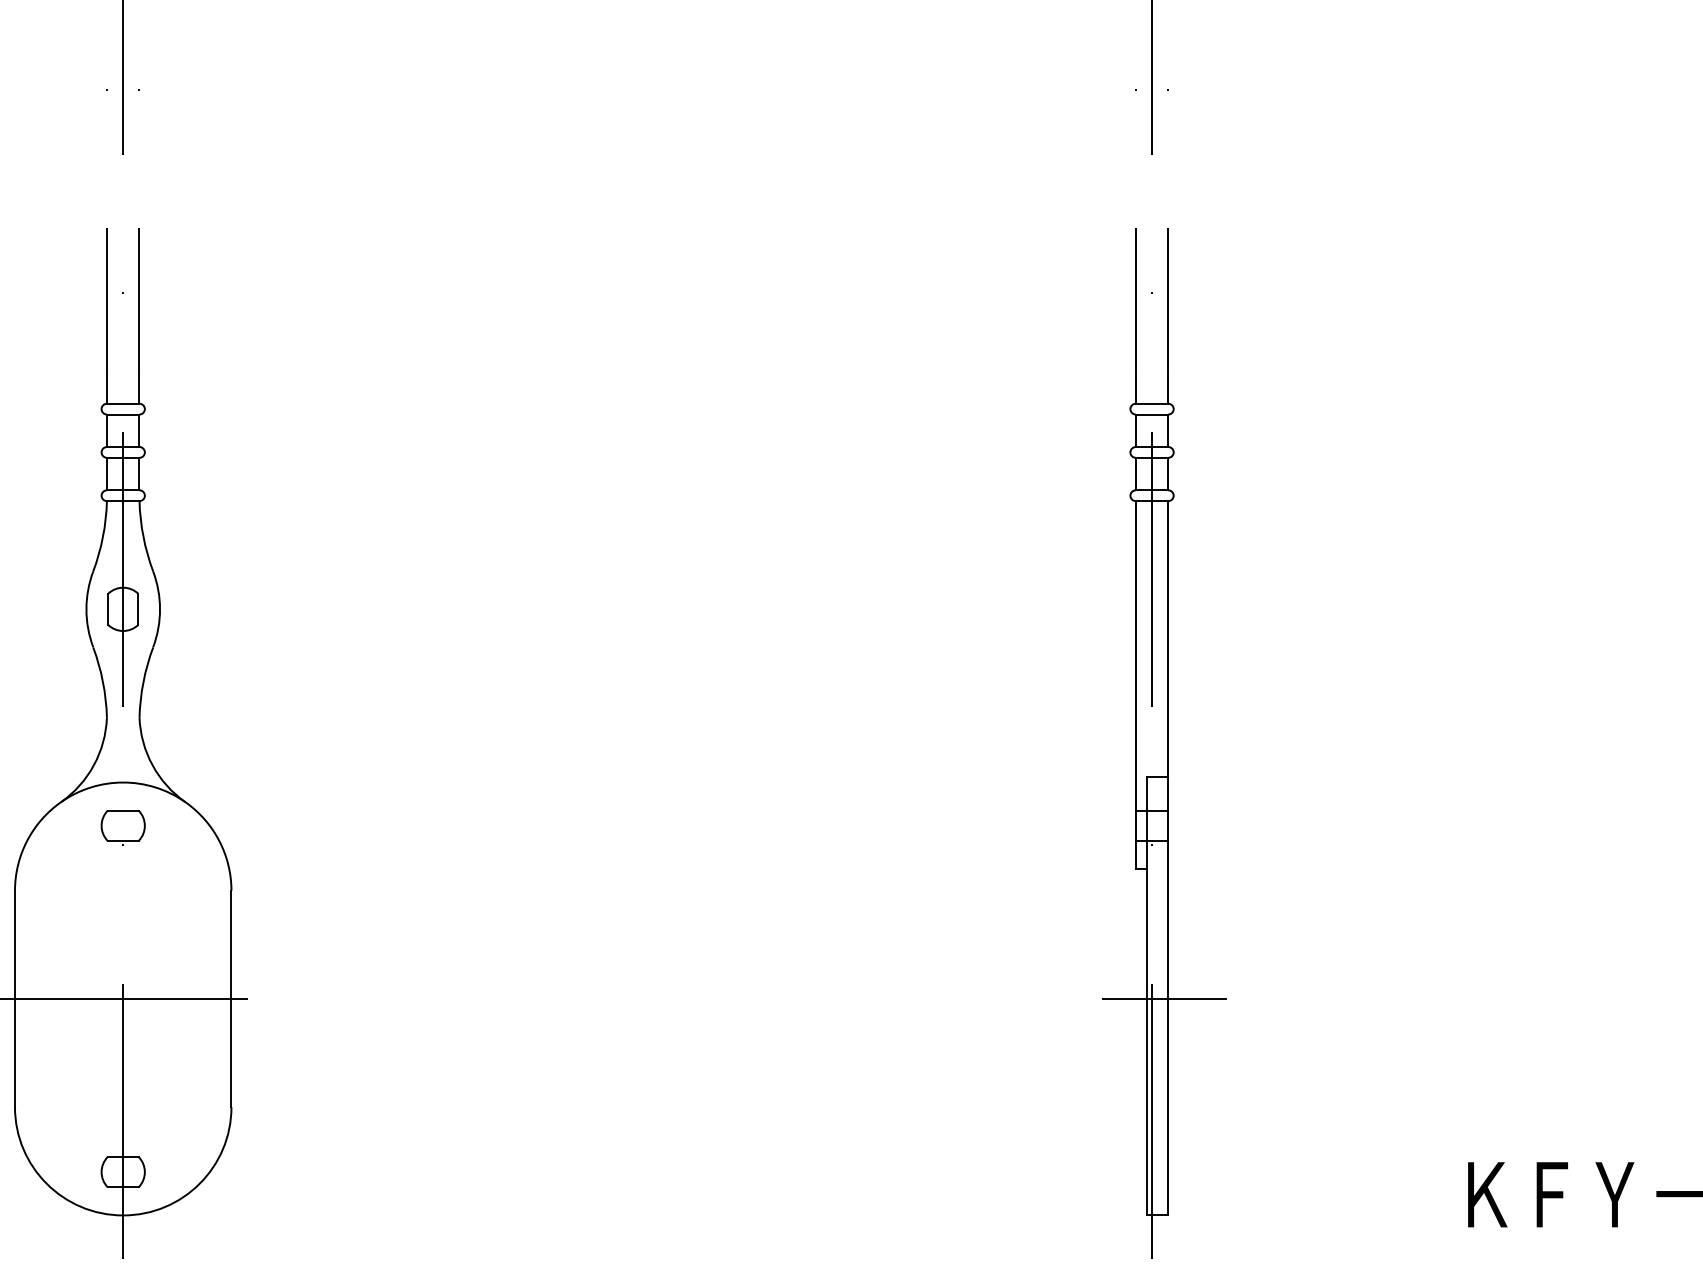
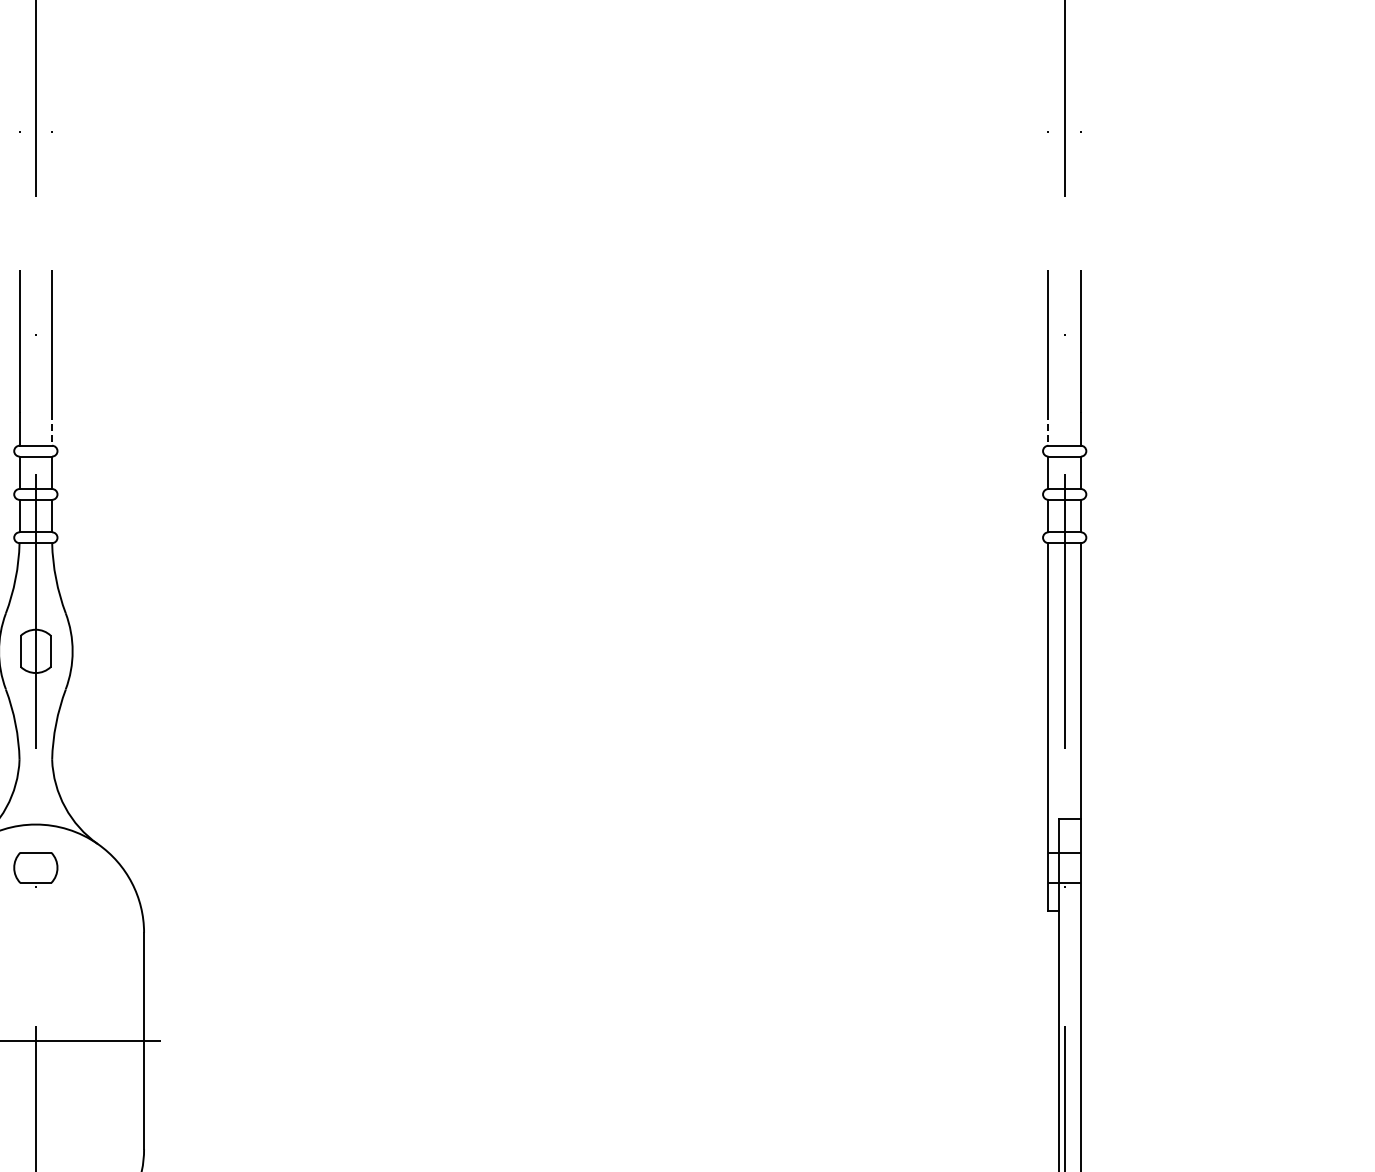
line: (139, 387) -> (52, 429), solid -> dashed
line: (1135, 387) -> (1048, 429), solid -> dashed
line: (1164, 998) -> (1077, 1040), removed

